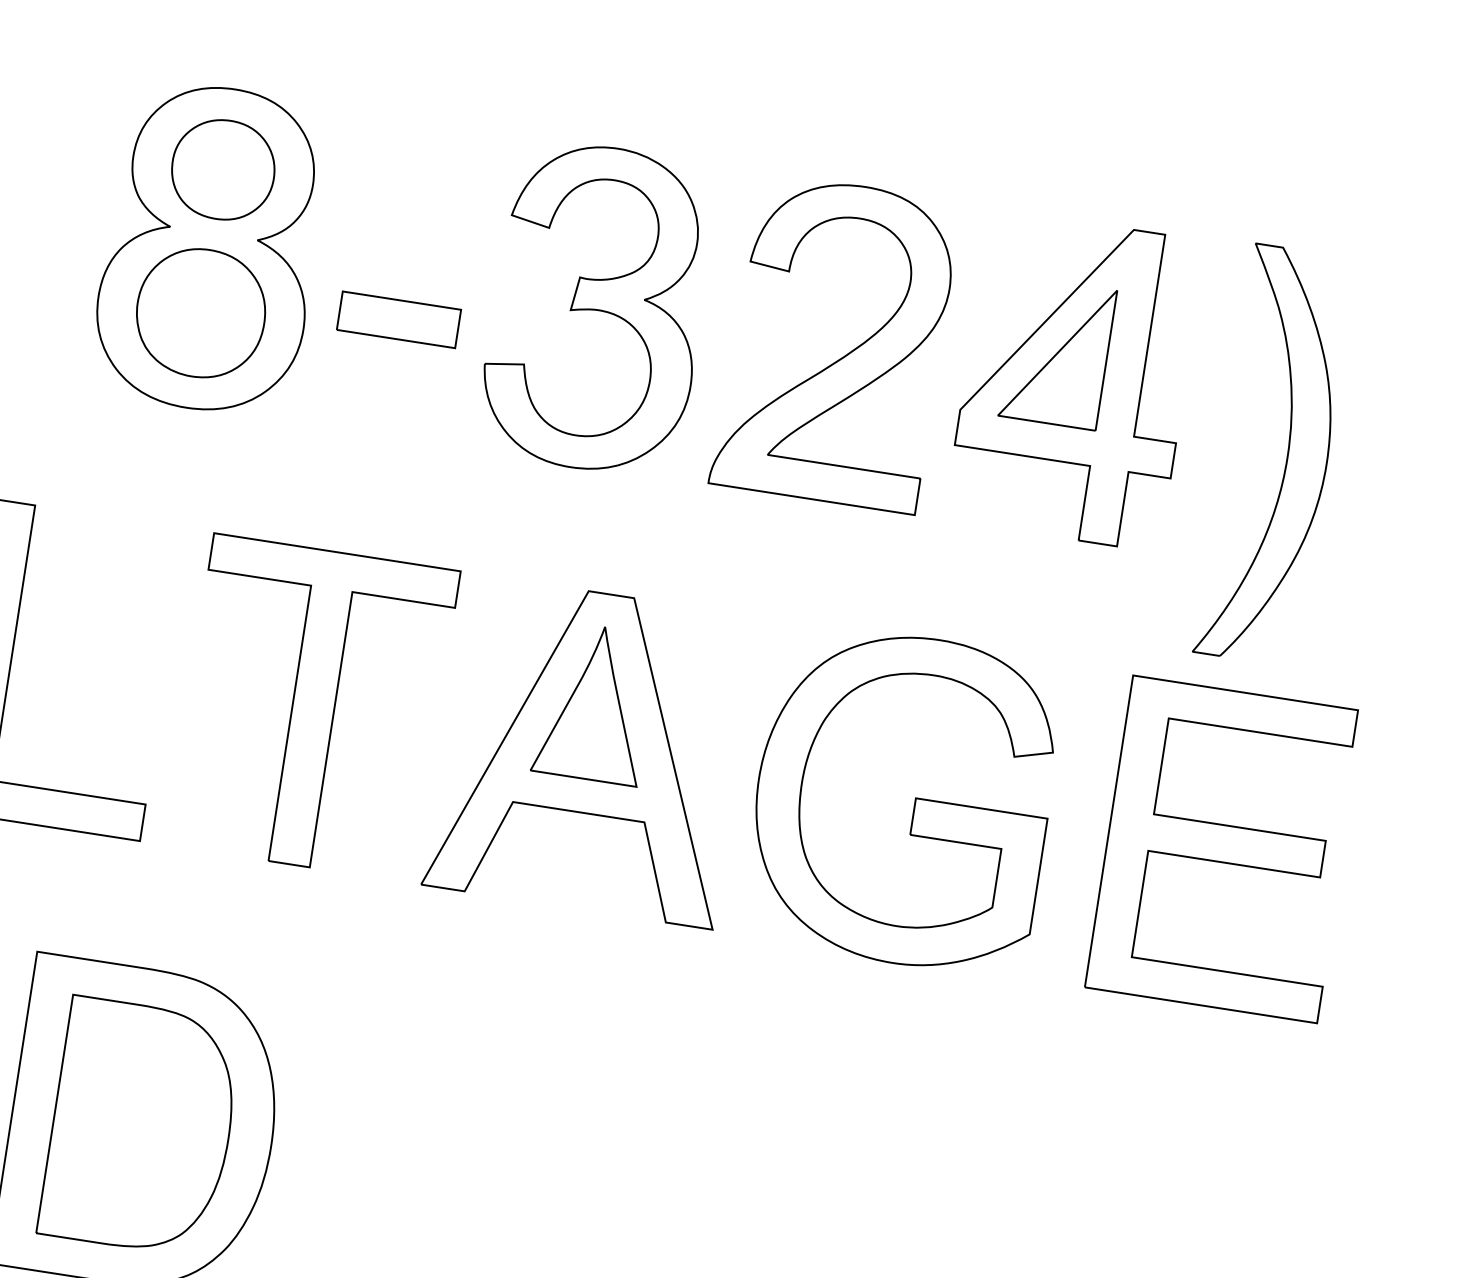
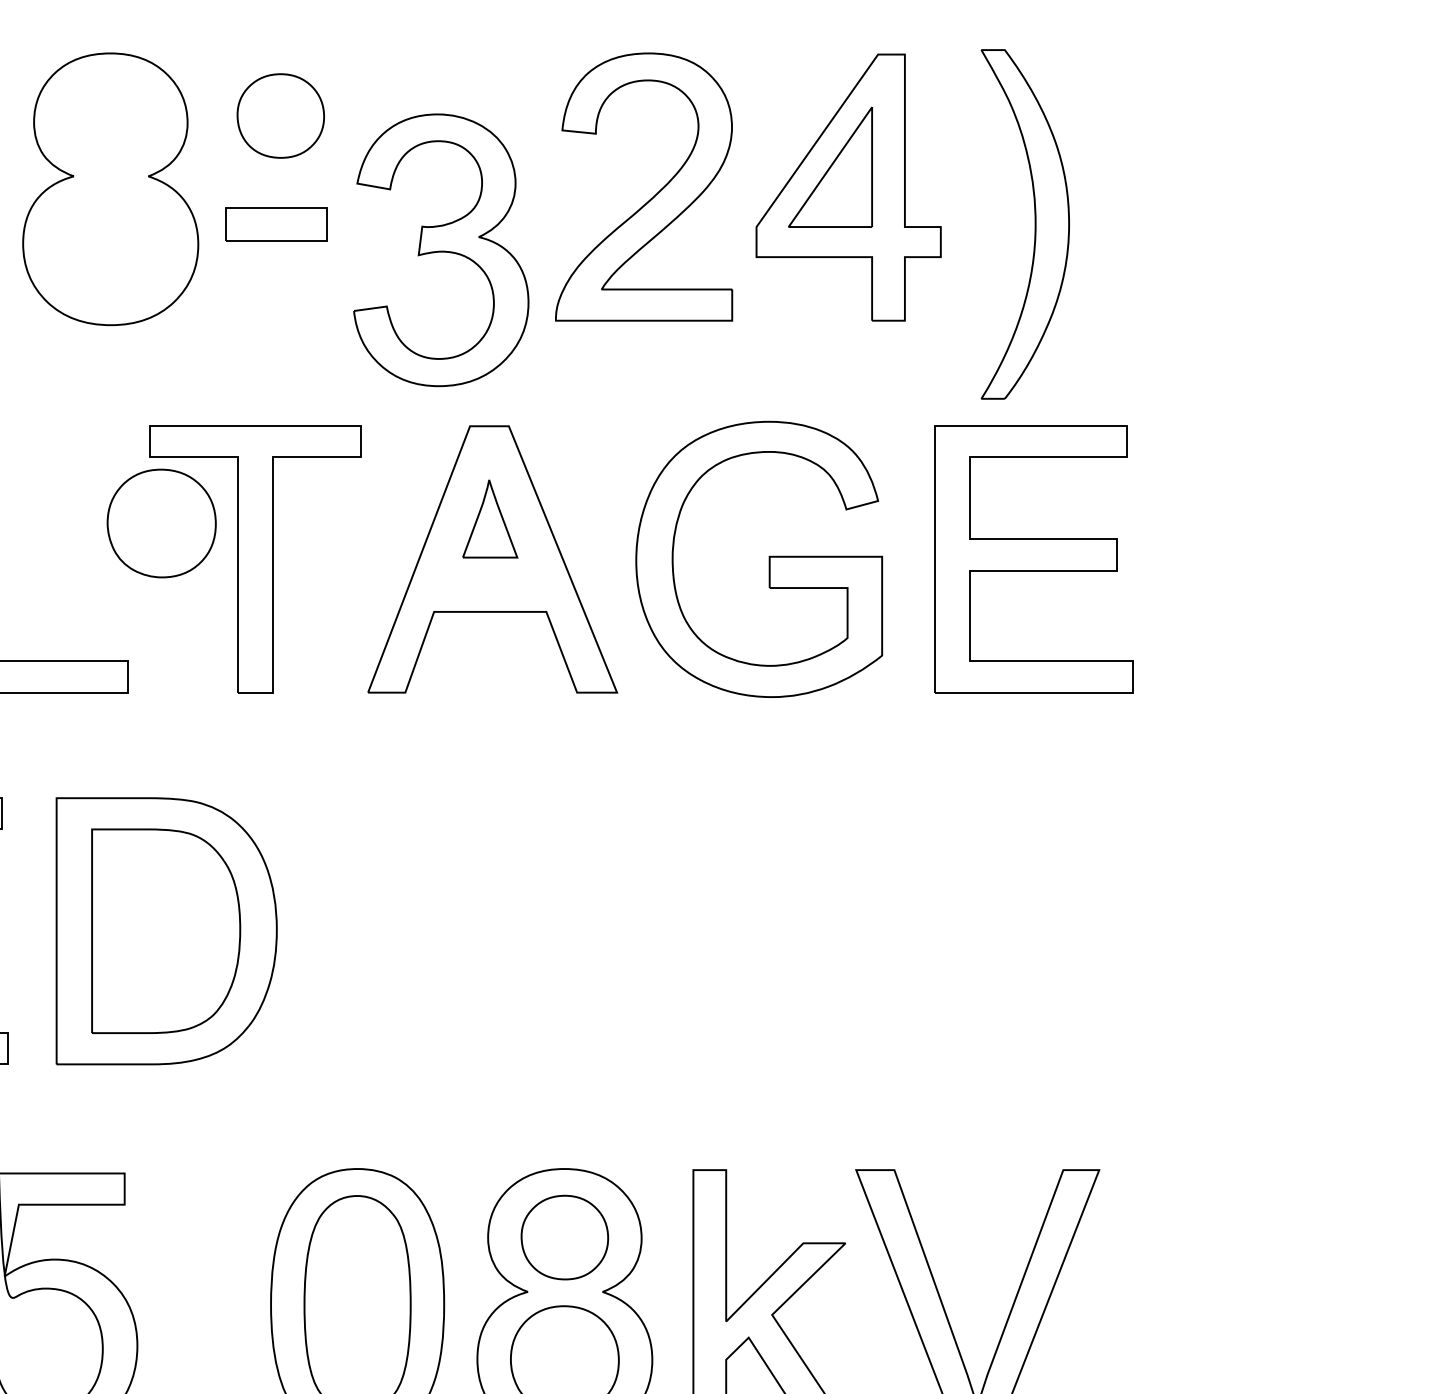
part: (223, 169) -> (280, 115), moved
part: (598, 308) -> (441, 250), moved
part: (200, 313) -> (161, 523), moved
part: (595, 702) -> (490, 518), size x0.6

